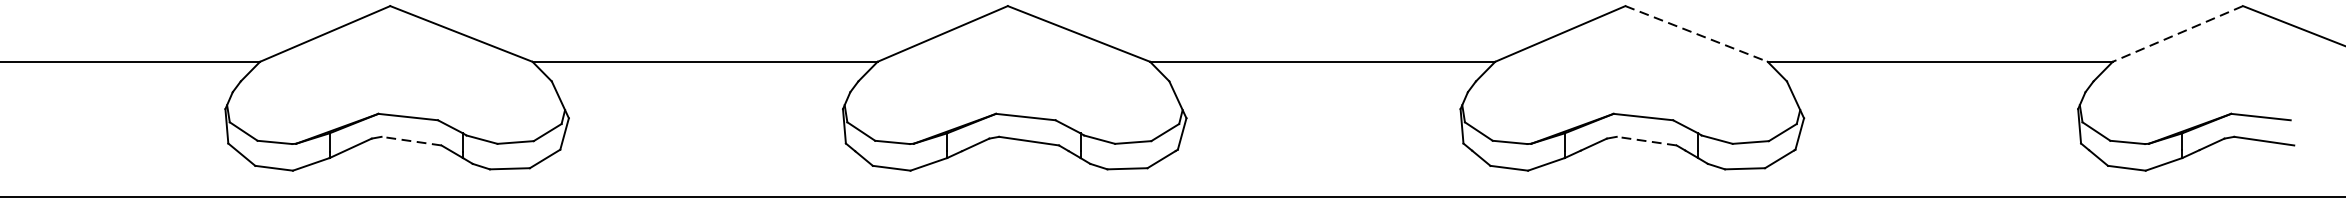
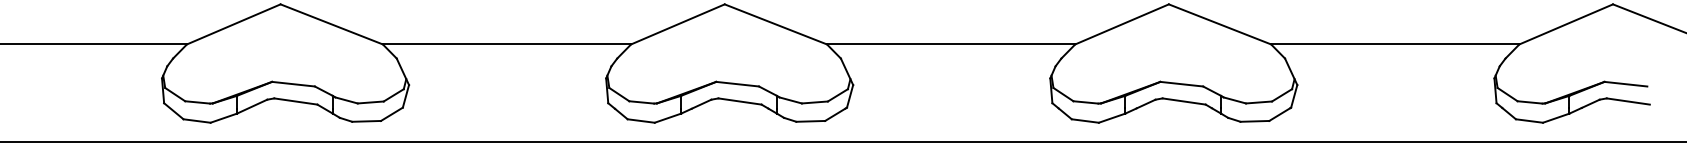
line: (1697, 34) -> (1220, 24), dashed -> solid
line: (2178, 34) -> (1566, 24), dashed -> solid
line: (411, 141) -> (295, 101), dashed -> solid
line: (1647, 141) -> (1184, 101), dashed -> solid

